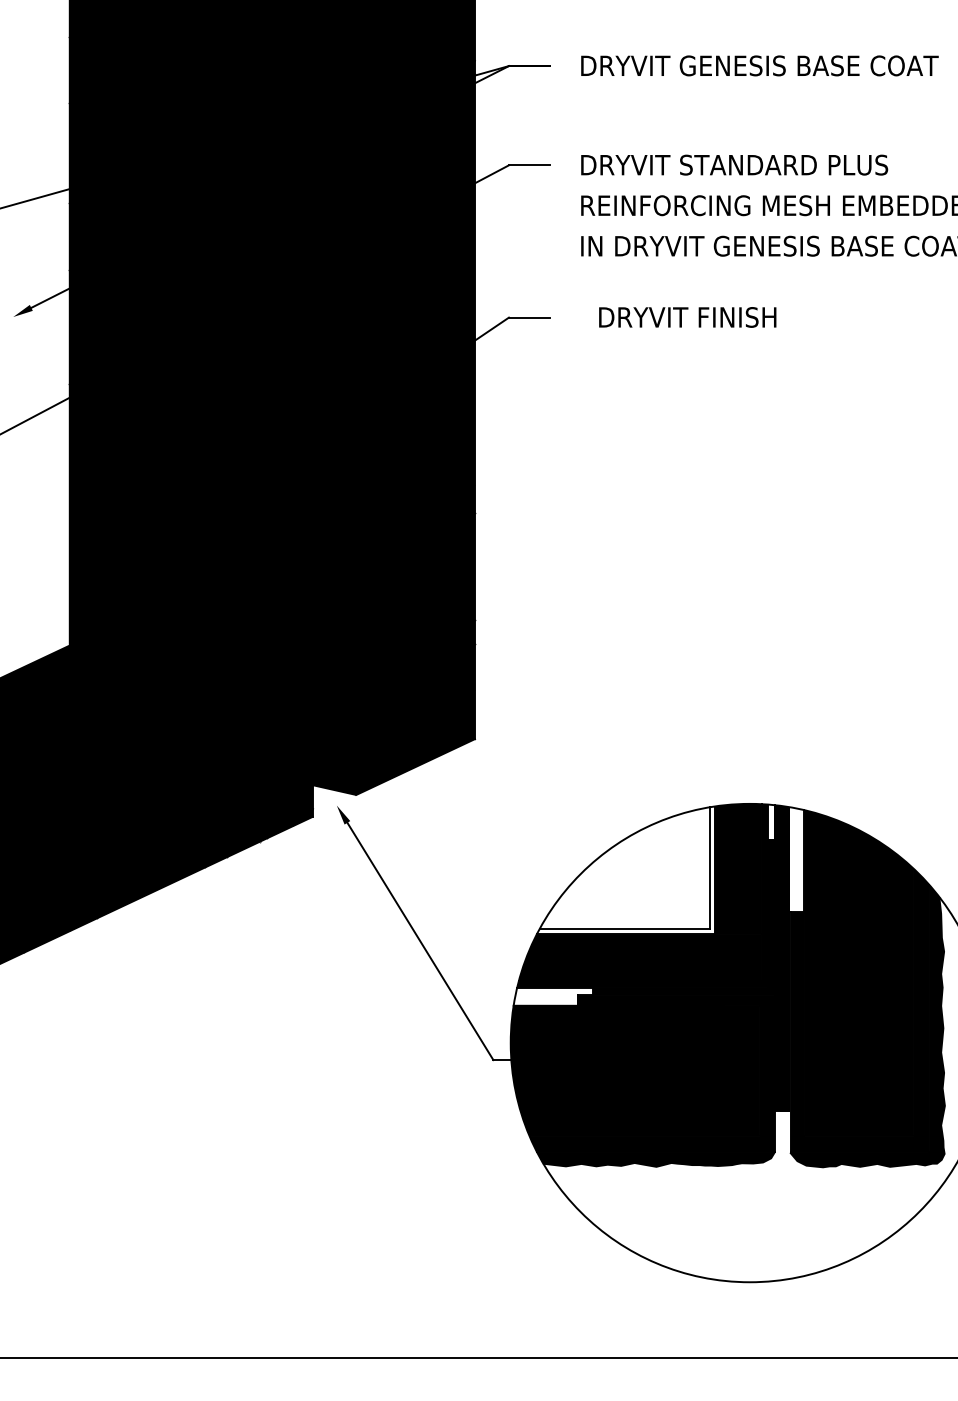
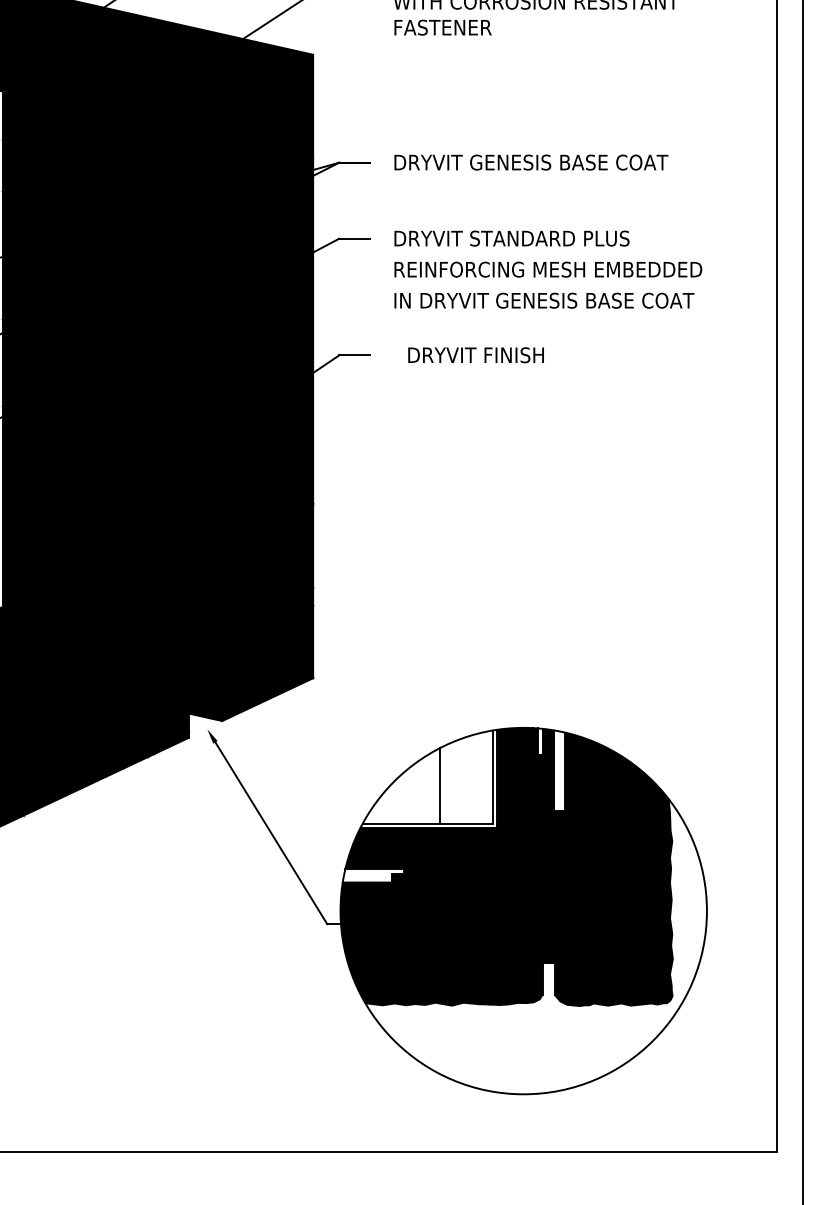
line: (641, 879) -> (440, 785), added

